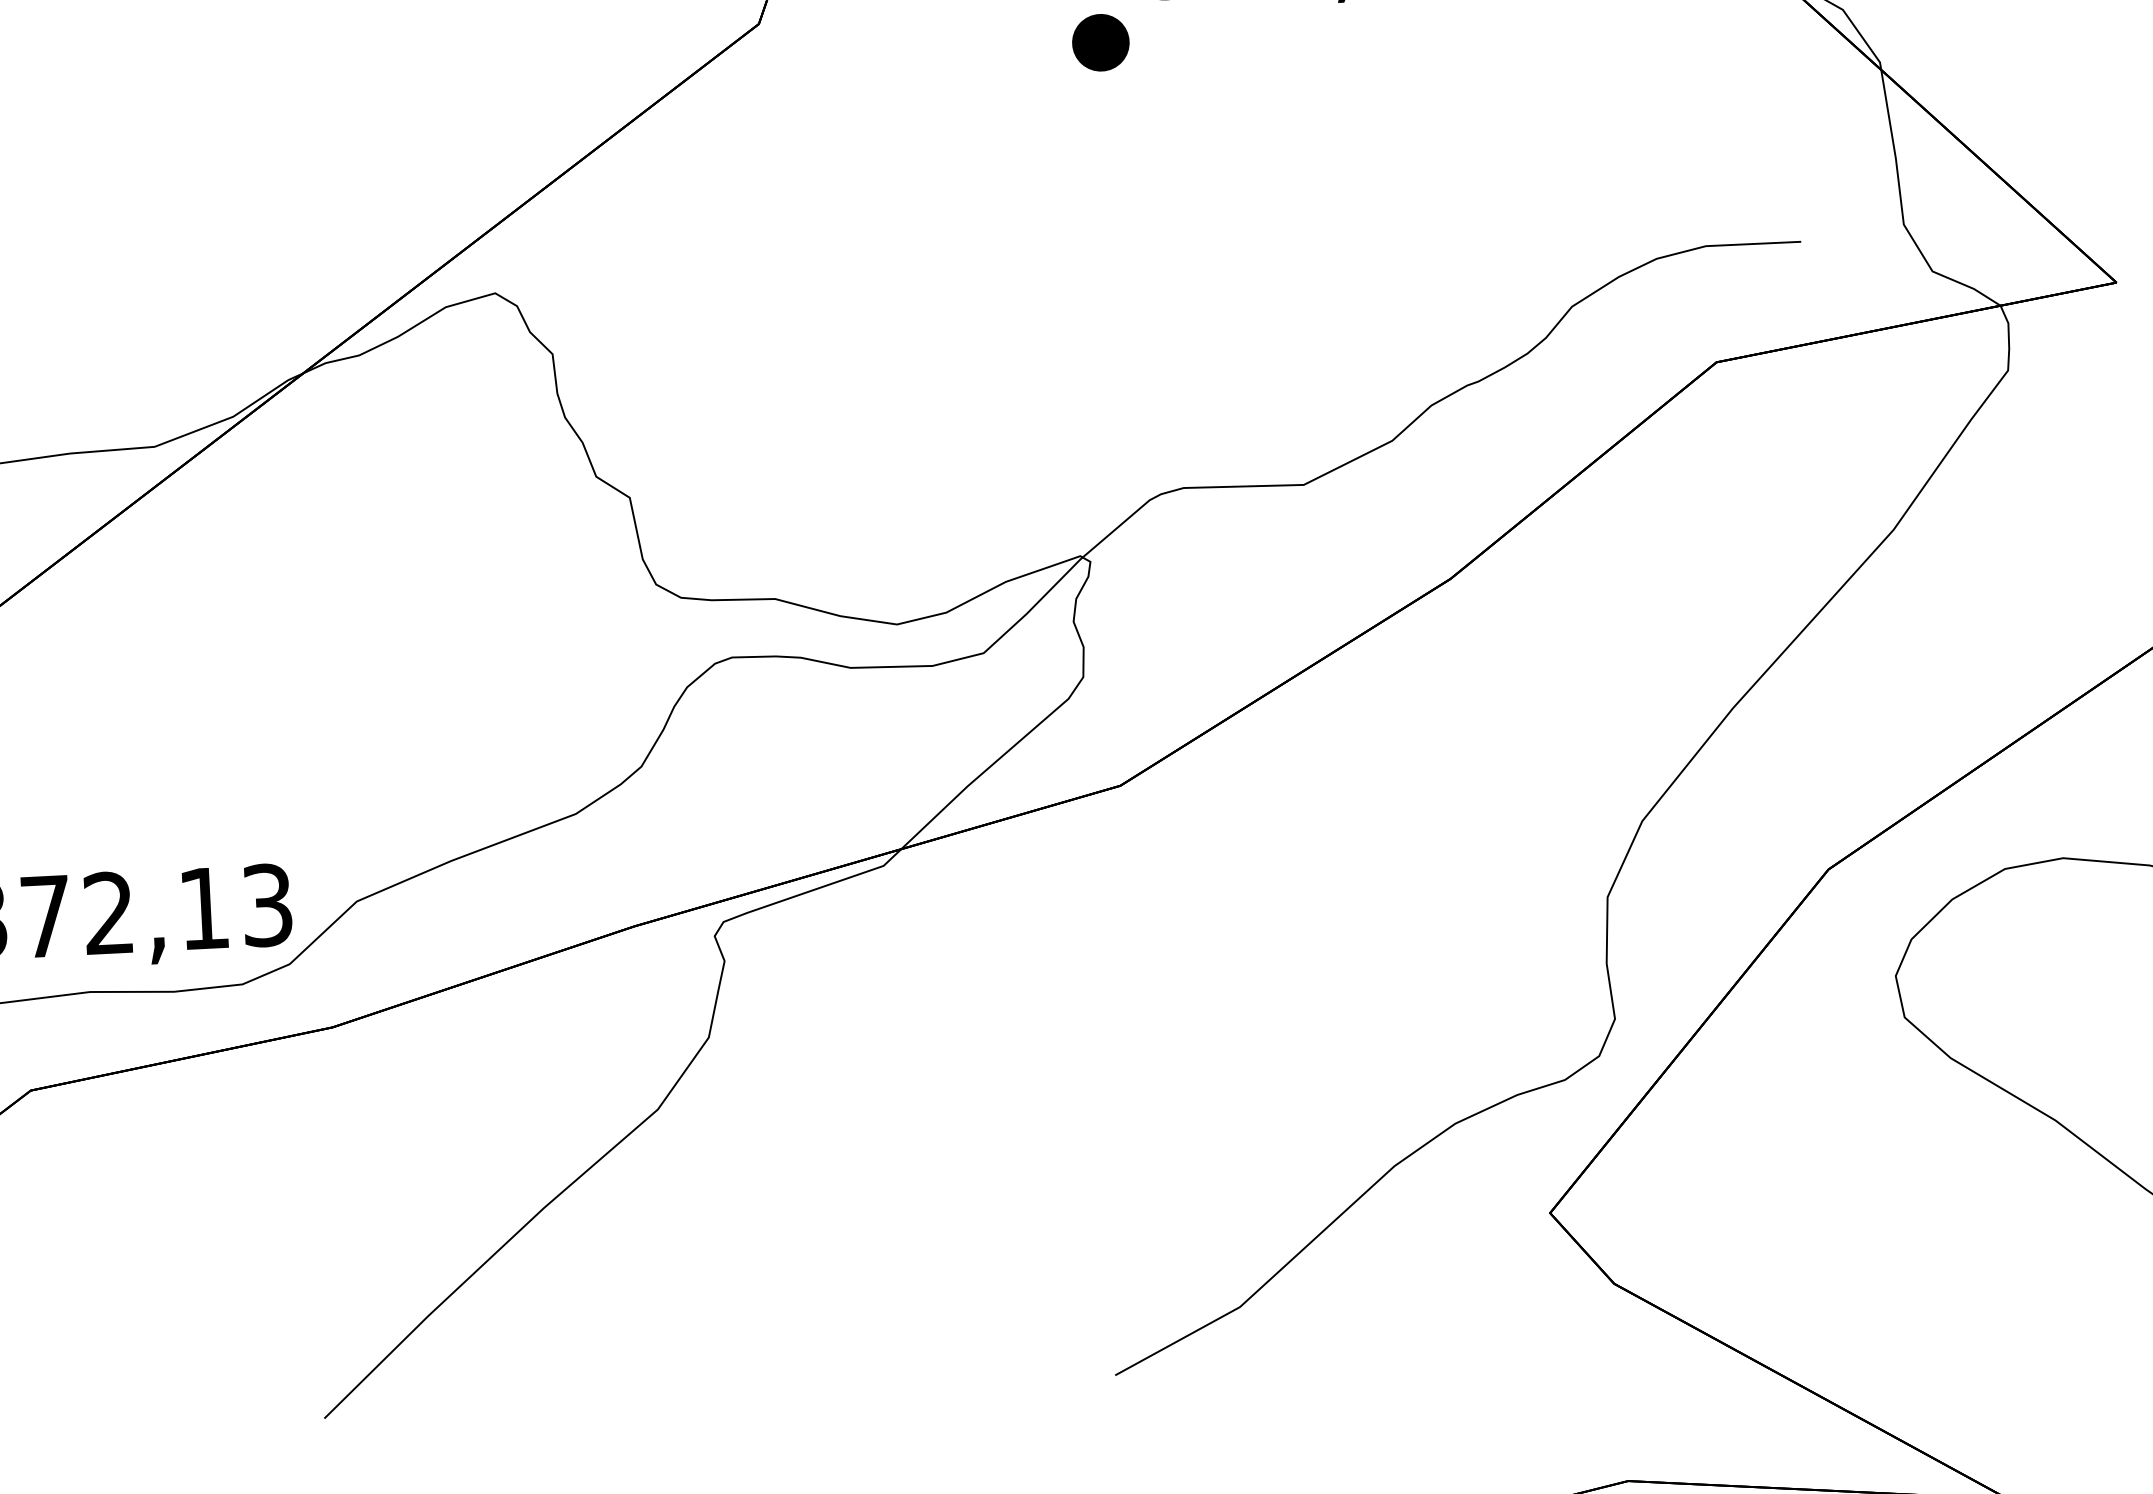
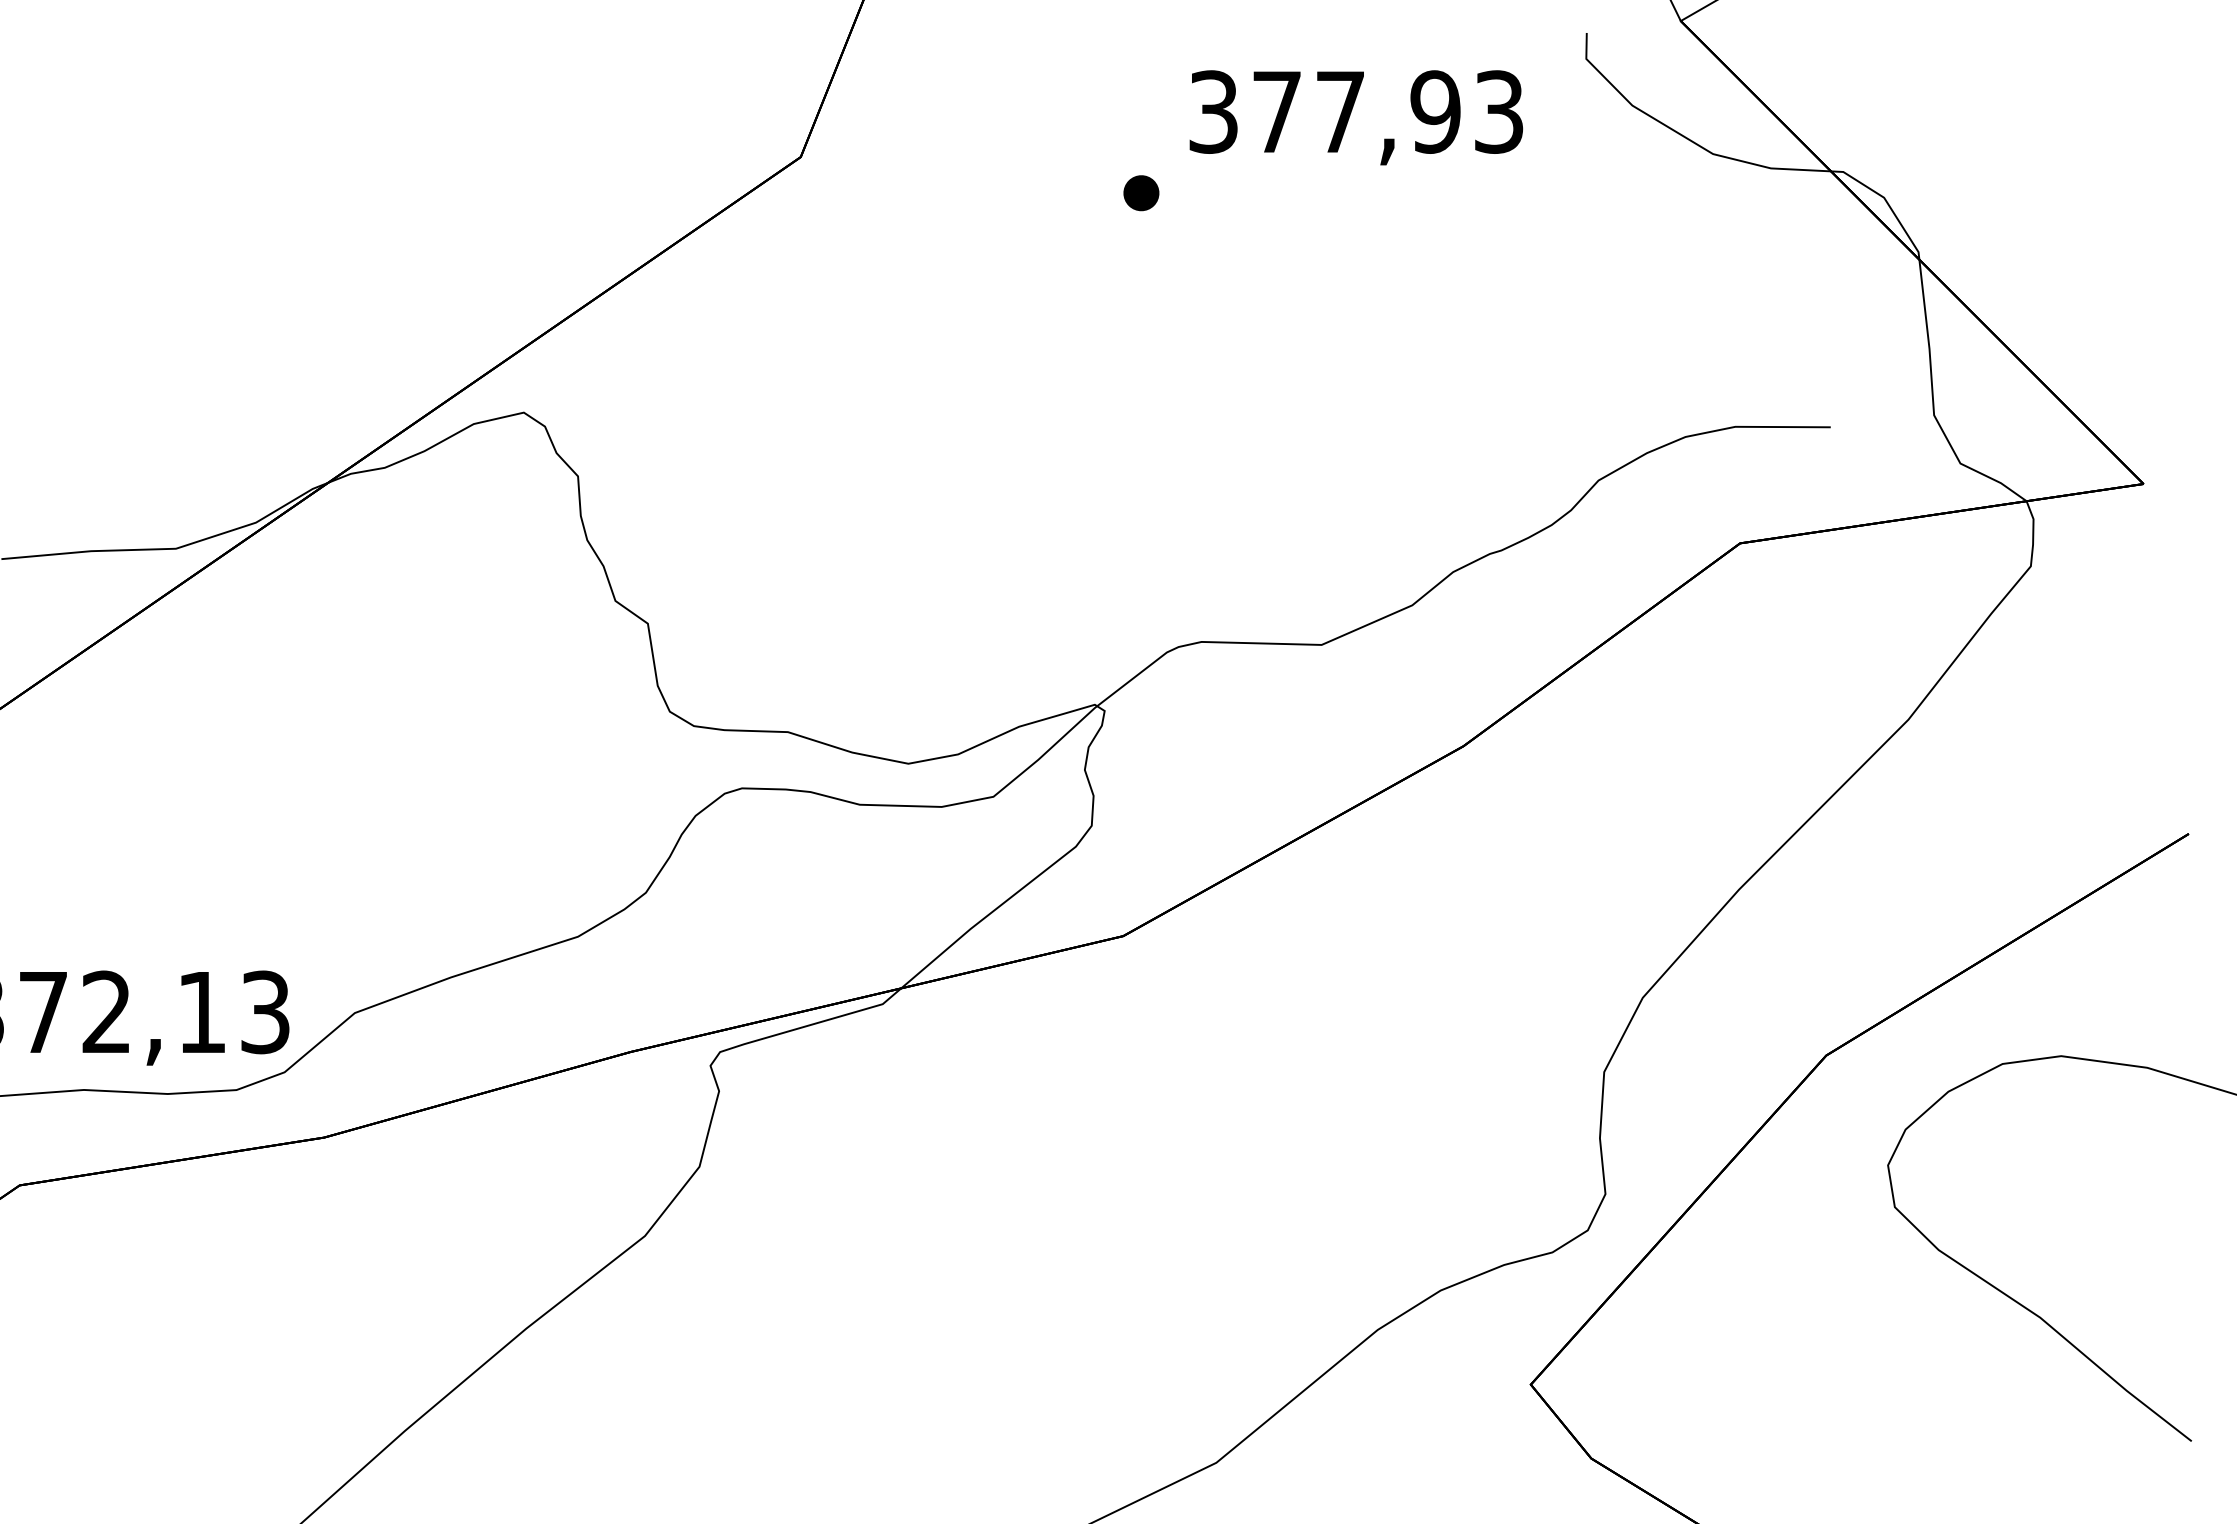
part: (1101, 43) -> (1141, 193), size x0.62

